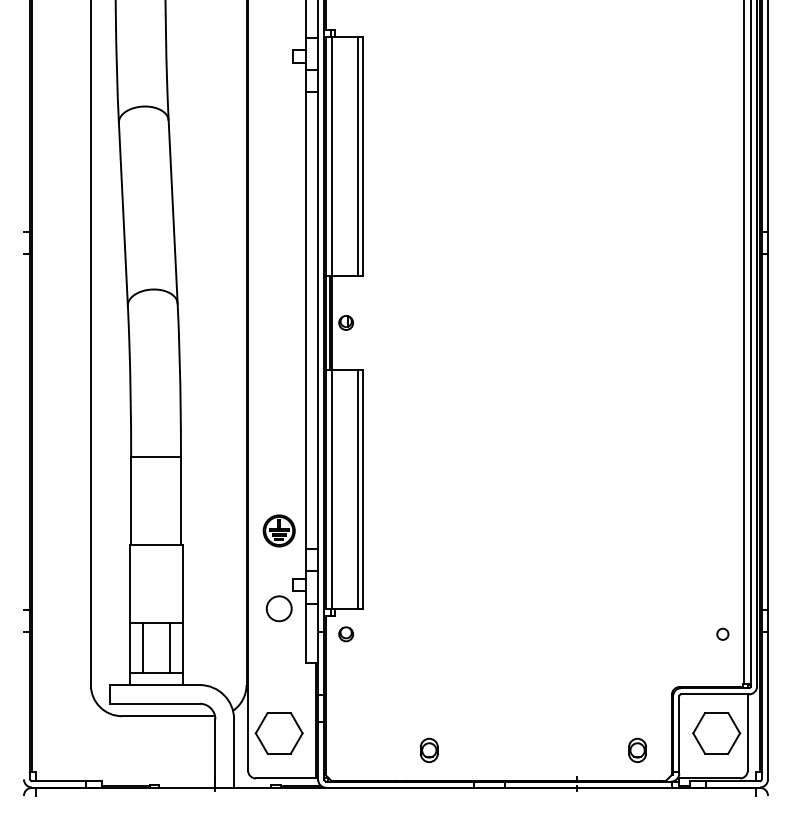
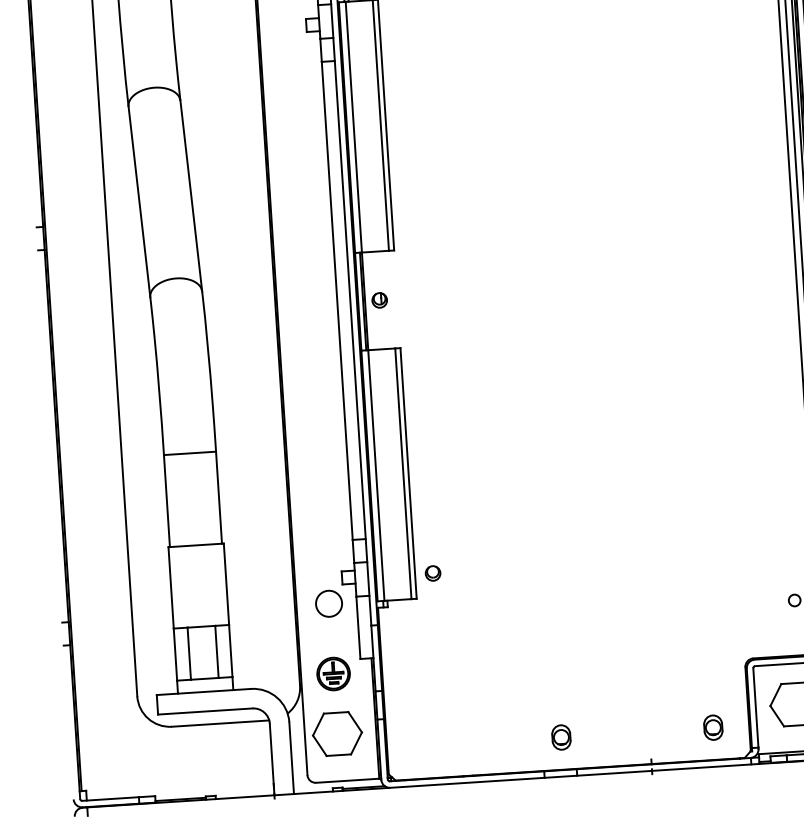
part: (278, 530) -> (332, 673), moved
part: (346, 634) -> (433, 573), moved
part: (428, 749) -> (560, 736), moved

